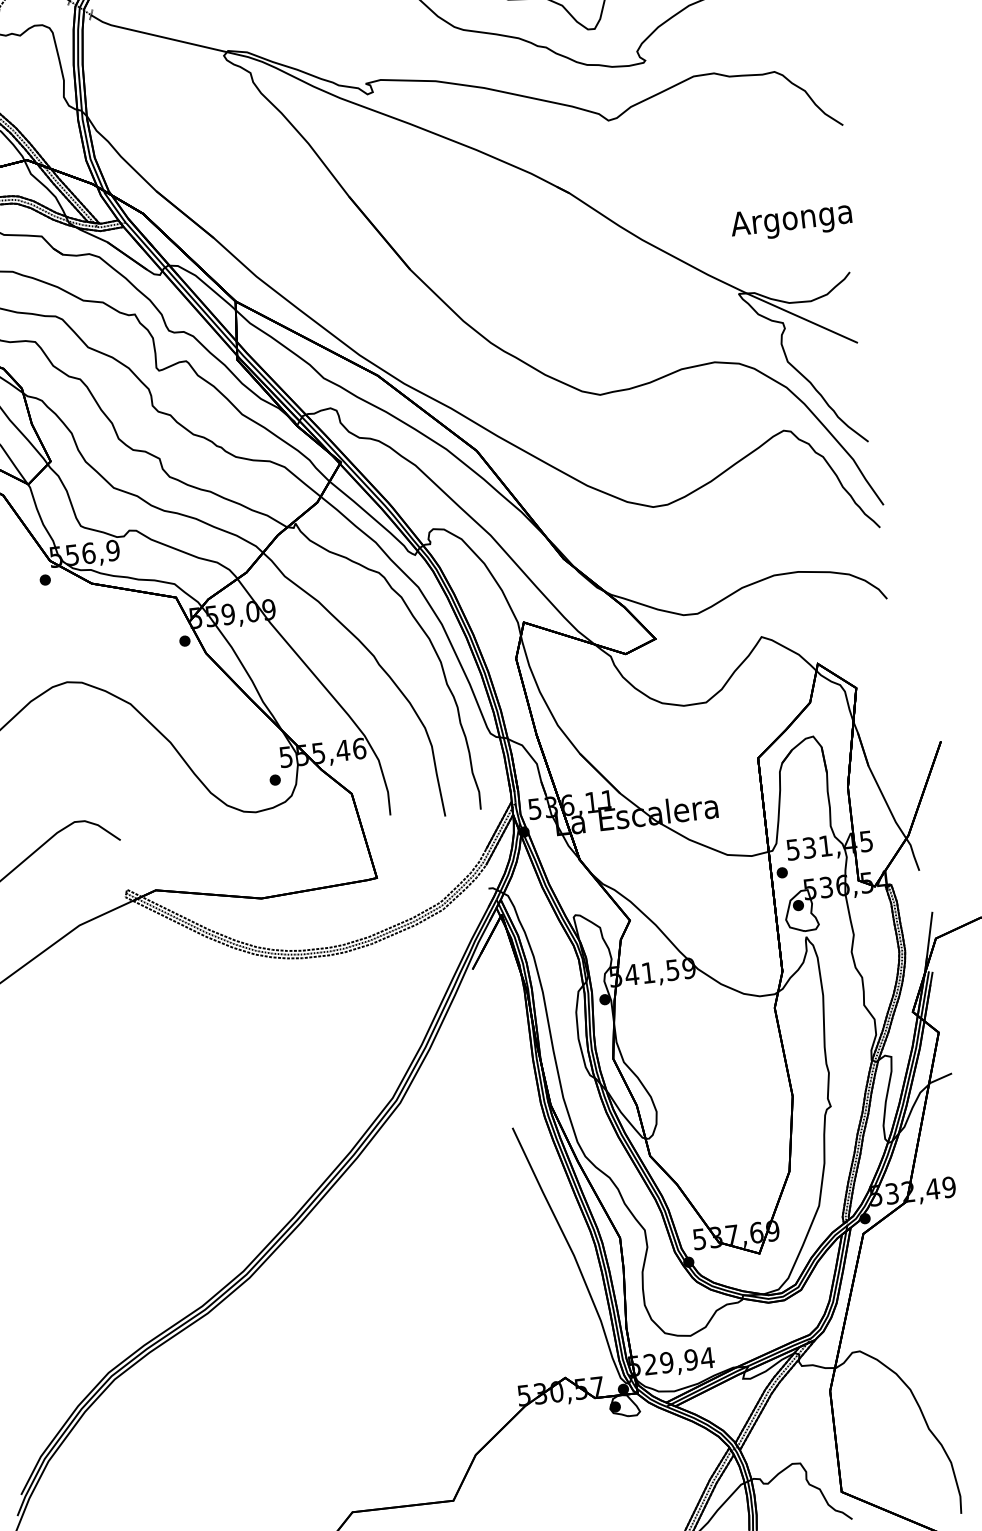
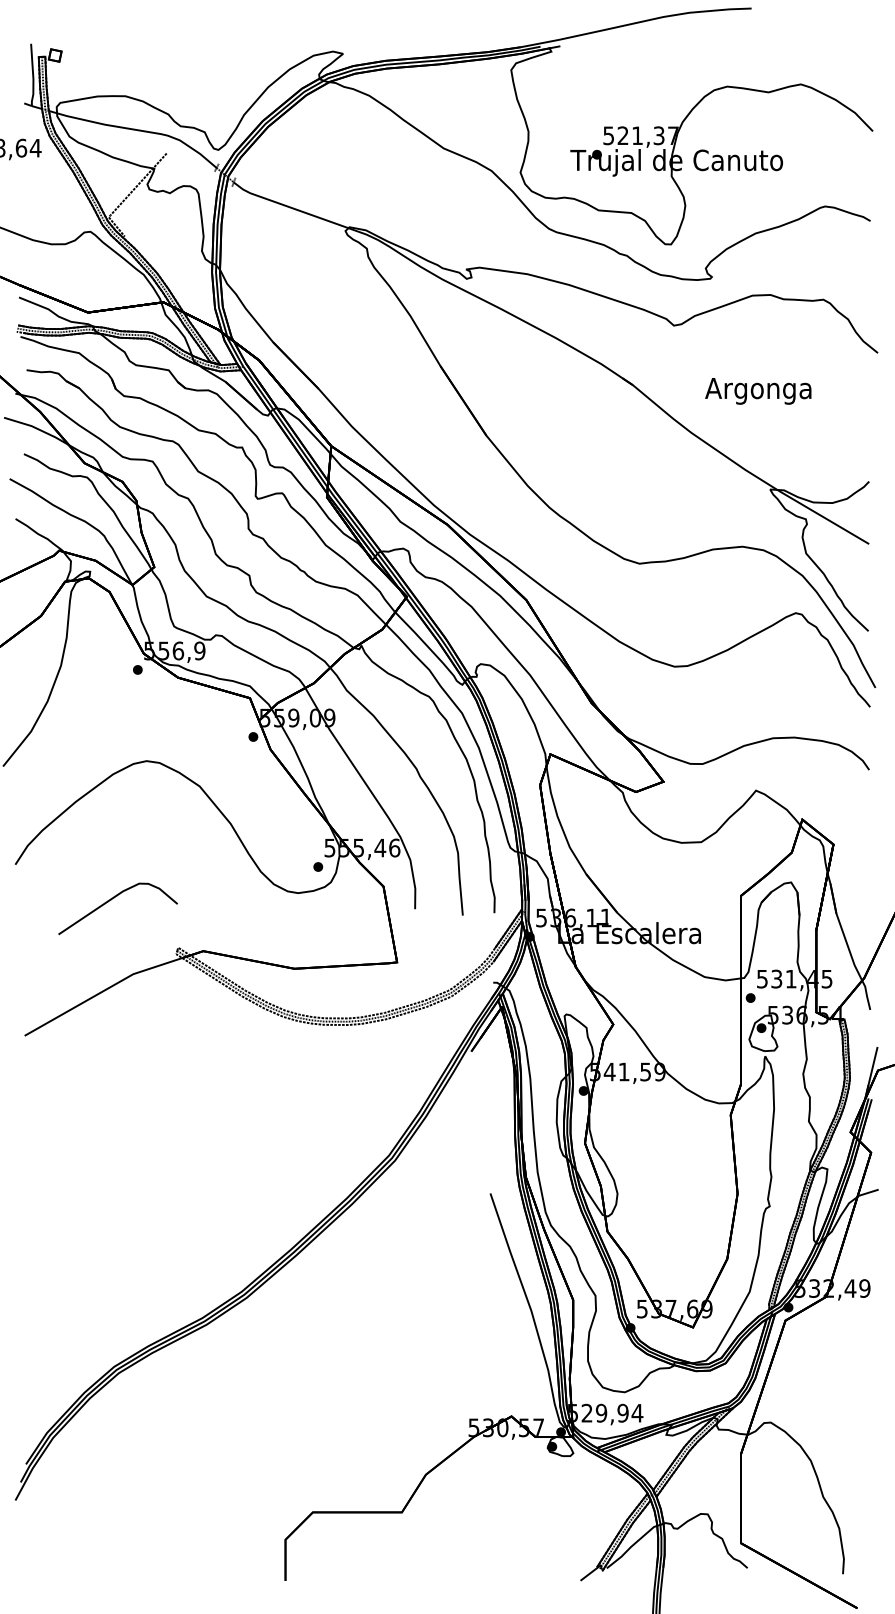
text: (791, 221) -> (758, 391), moved

